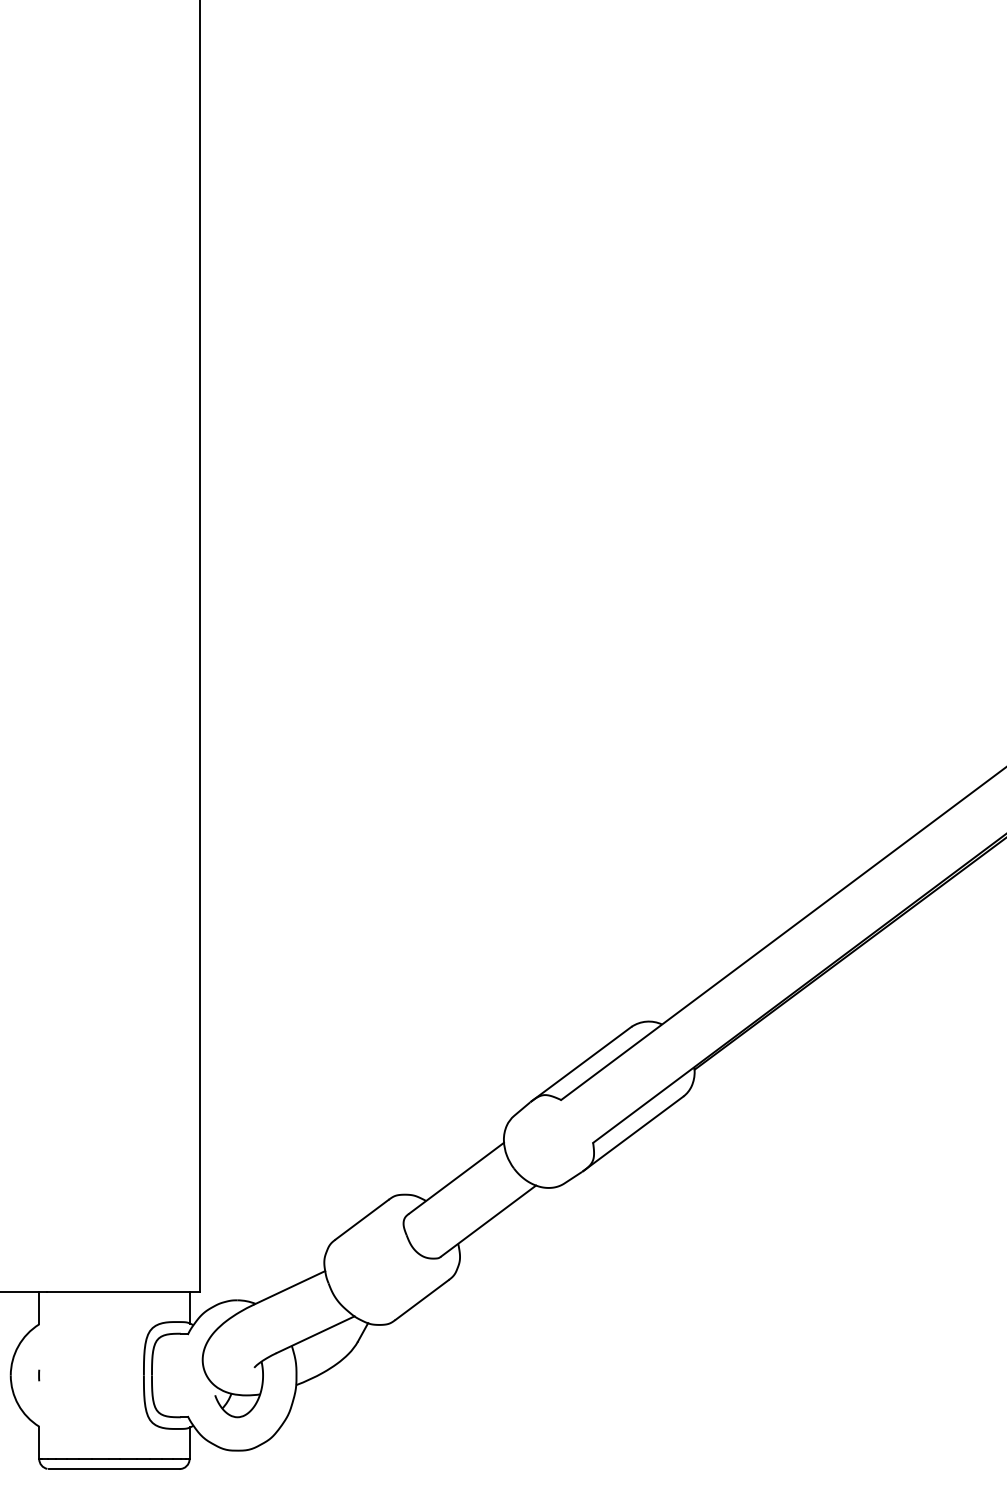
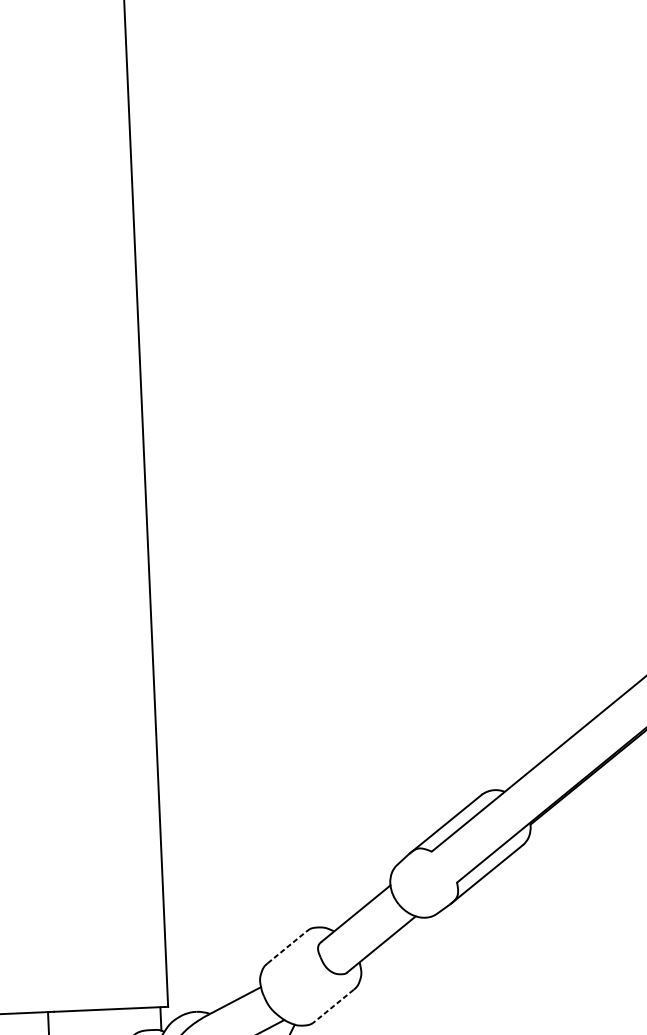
line: (362, 1219) -> (287, 947), solid -> dashed
line: (421, 1300) -> (333, 1005), solid -> dashed

